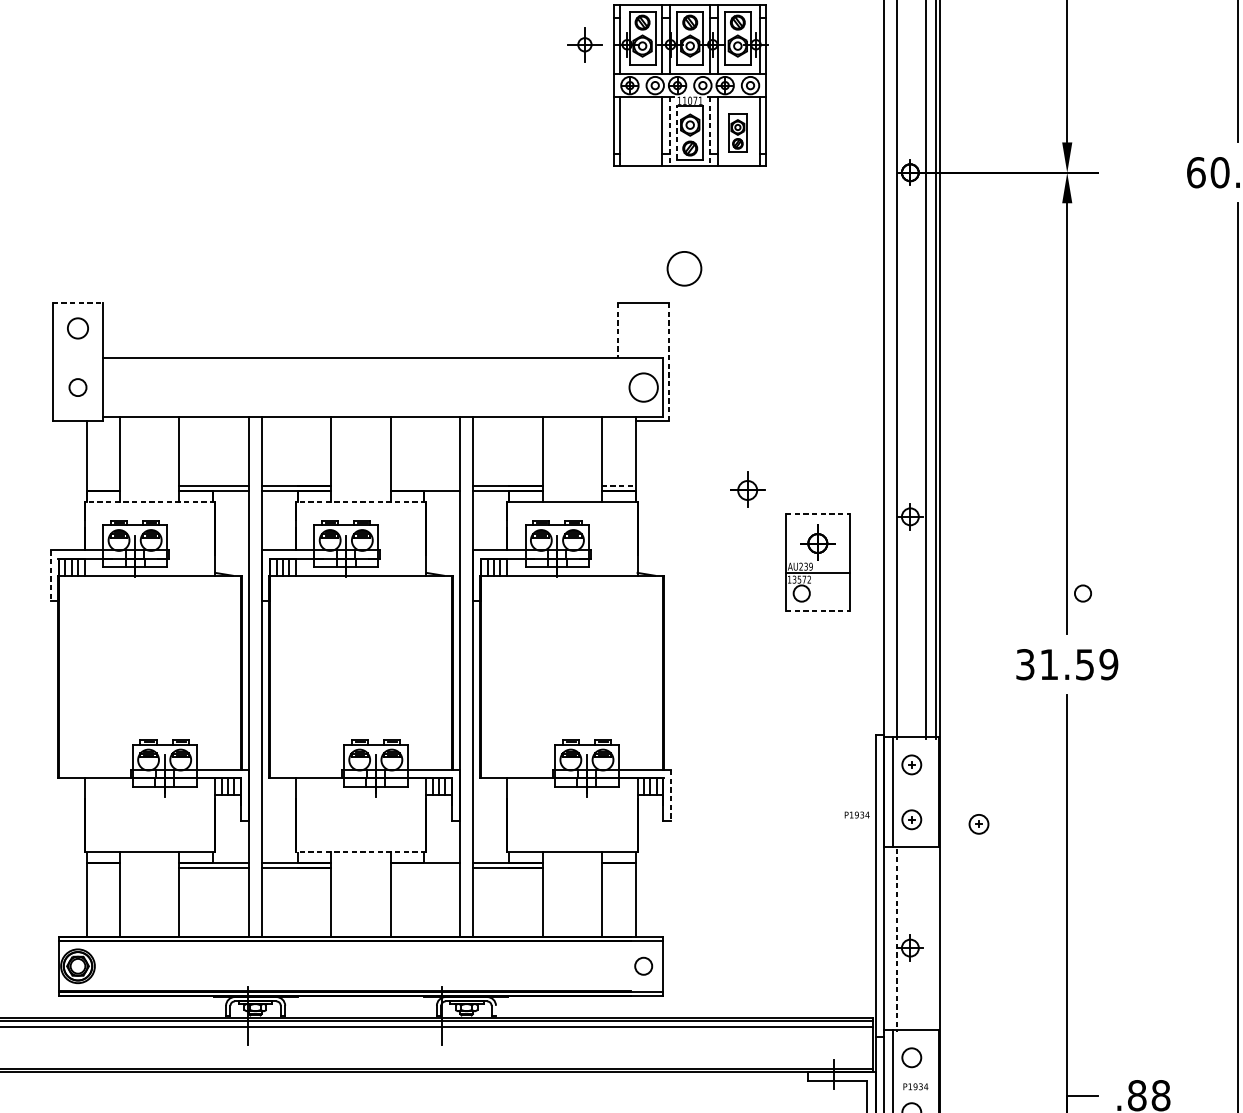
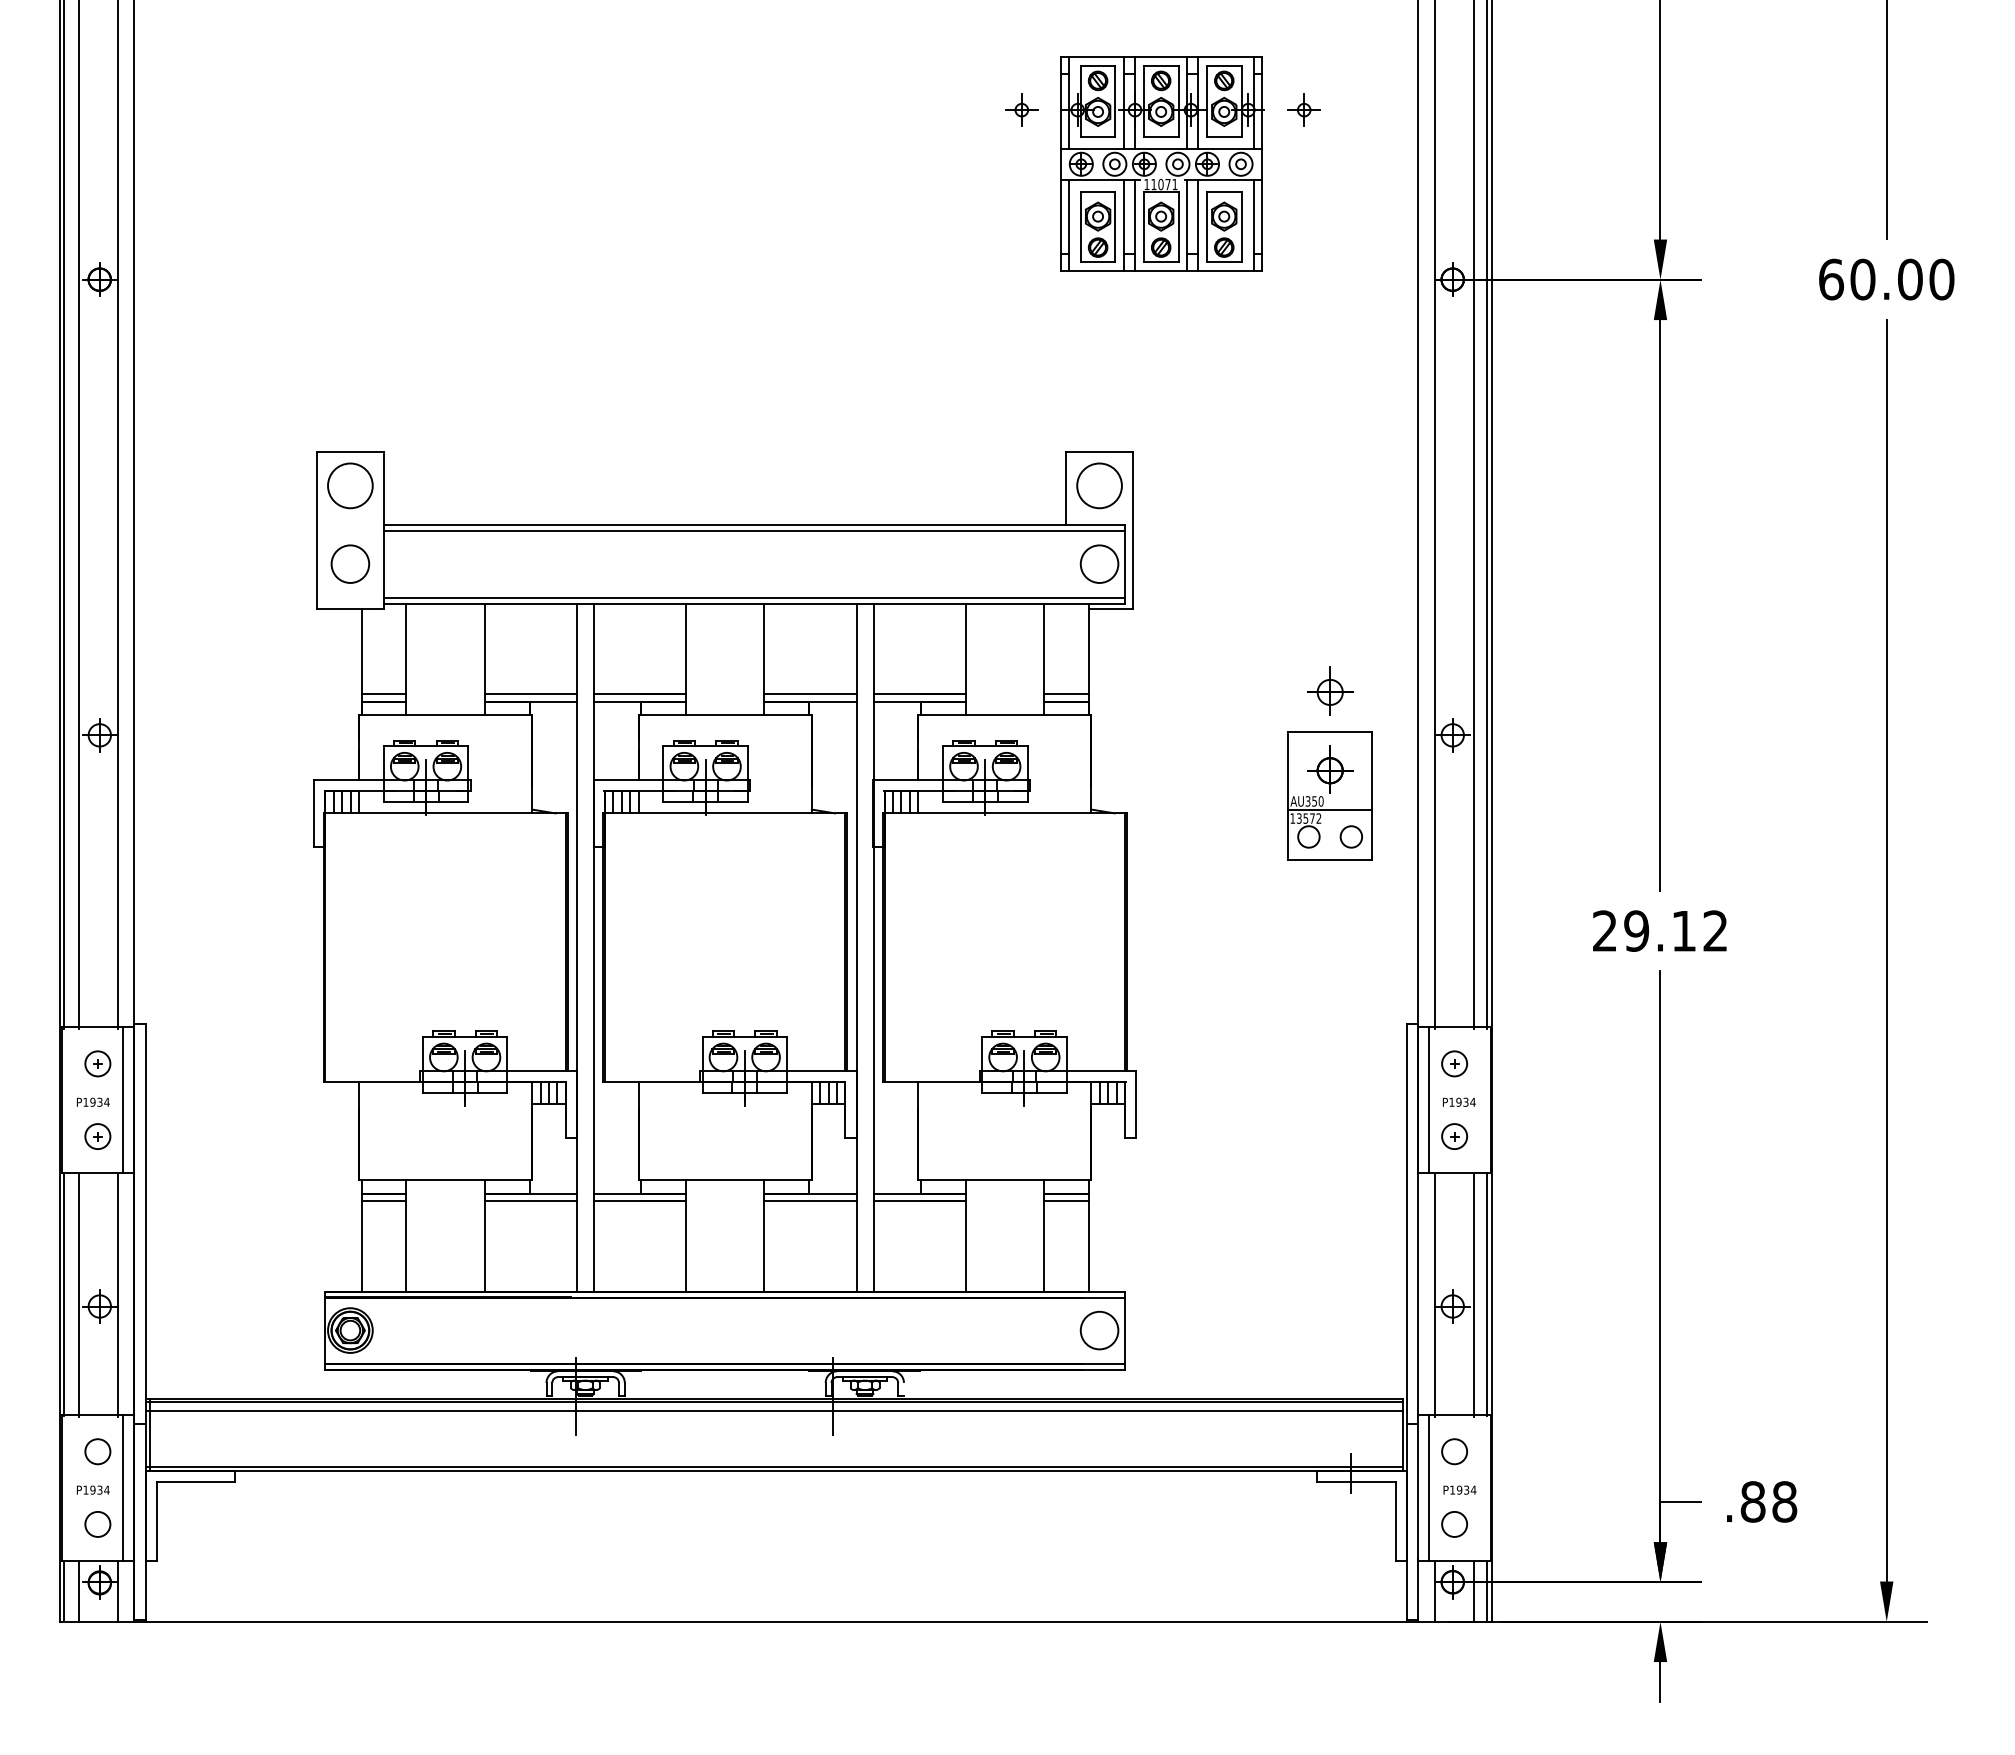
part: (584, 44) -> (1021, 109), size x0.71
part: (797, 44) -> (1303, 109), added
line: (670, 131) -> (1134, 225), dashed -> solid
line: (710, 131) -> (1187, 225), dashed -> solid
part: (642, 132) -> (1097, 226), added
line: (676, 132) -> (1143, 226), dashed -> solid
part: (738, 132) -> (1224, 226), size x1.43
circle: (684, 268) -> (1099, 485), moved
line: (78, 303) -> (350, 452), dashed -> solid
circle: (78, 328) -> (350, 485), size x1.67
line: (618, 331) -> (1066, 489), dashed -> solid
line: (383, 362) -> (754, 531), added
line: (669, 362) -> (1133, 531), dashed -> solid
circle: (78, 387) -> (350, 563), size x1.67
line: (383, 412) -> (754, 597), added
line: (102, 485) -> (383, 694), added
line: (425, 485) -> (810, 694), added
line: (618, 485) -> (1066, 694), dashed -> solid
part: (747, 489) -> (1330, 690), moved
line: (149, 501) -> (445, 715), dashed -> solid
line: (361, 501) -> (725, 715), dashed -> solid
line: (818, 513) -> (1330, 731), dashed -> solid
text: (805, 566) -> (1314, 801), AU239 -> AU350
line: (50, 575) -> (314, 813), dashed -> solid
circle: (1082, 593) -> (1350, 836), moved
line: (818, 611) -> (1330, 860), dashed -> solid
text: (1067, 664) -> (1660, 930), 31.59 -> 29.12
line: (671, 795) -> (1136, 1104), dashed -> solid
text: (857, 814) -> (1459, 1101), moved
part: (978, 824) -> (1543, 1142), removed
line: (361, 852) -> (725, 1179), dashed -> solid
line: (102, 868) -> (383, 1200), added
line: (425, 868) -> (810, 1200), added
line: (618, 868) -> (1066, 1200), added
line: (926, 939) -> (1473, 1295), added
line: (936, 939) -> (1487, 1294), added
line: (896, 940) -> (1434, 1296), dashed -> solid
circle: (643, 966) -> (1099, 1330), size x1.67

